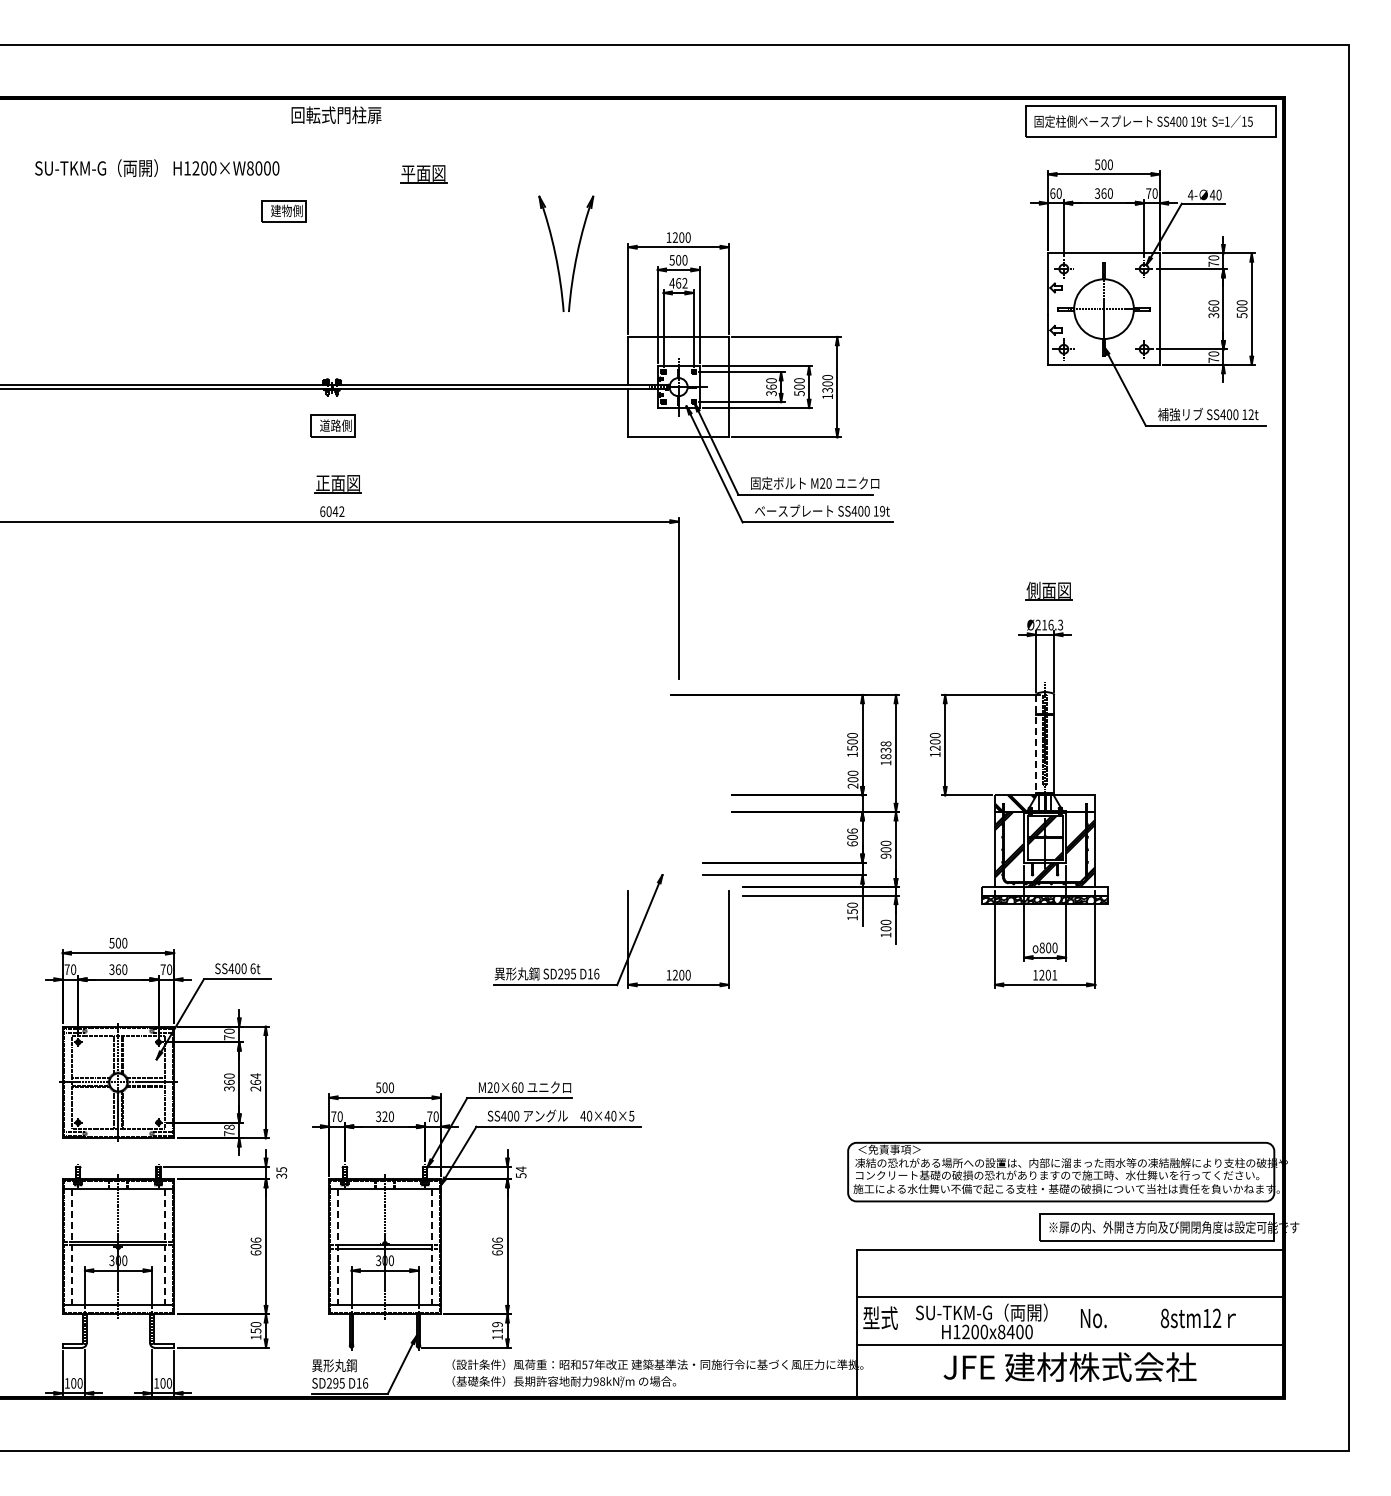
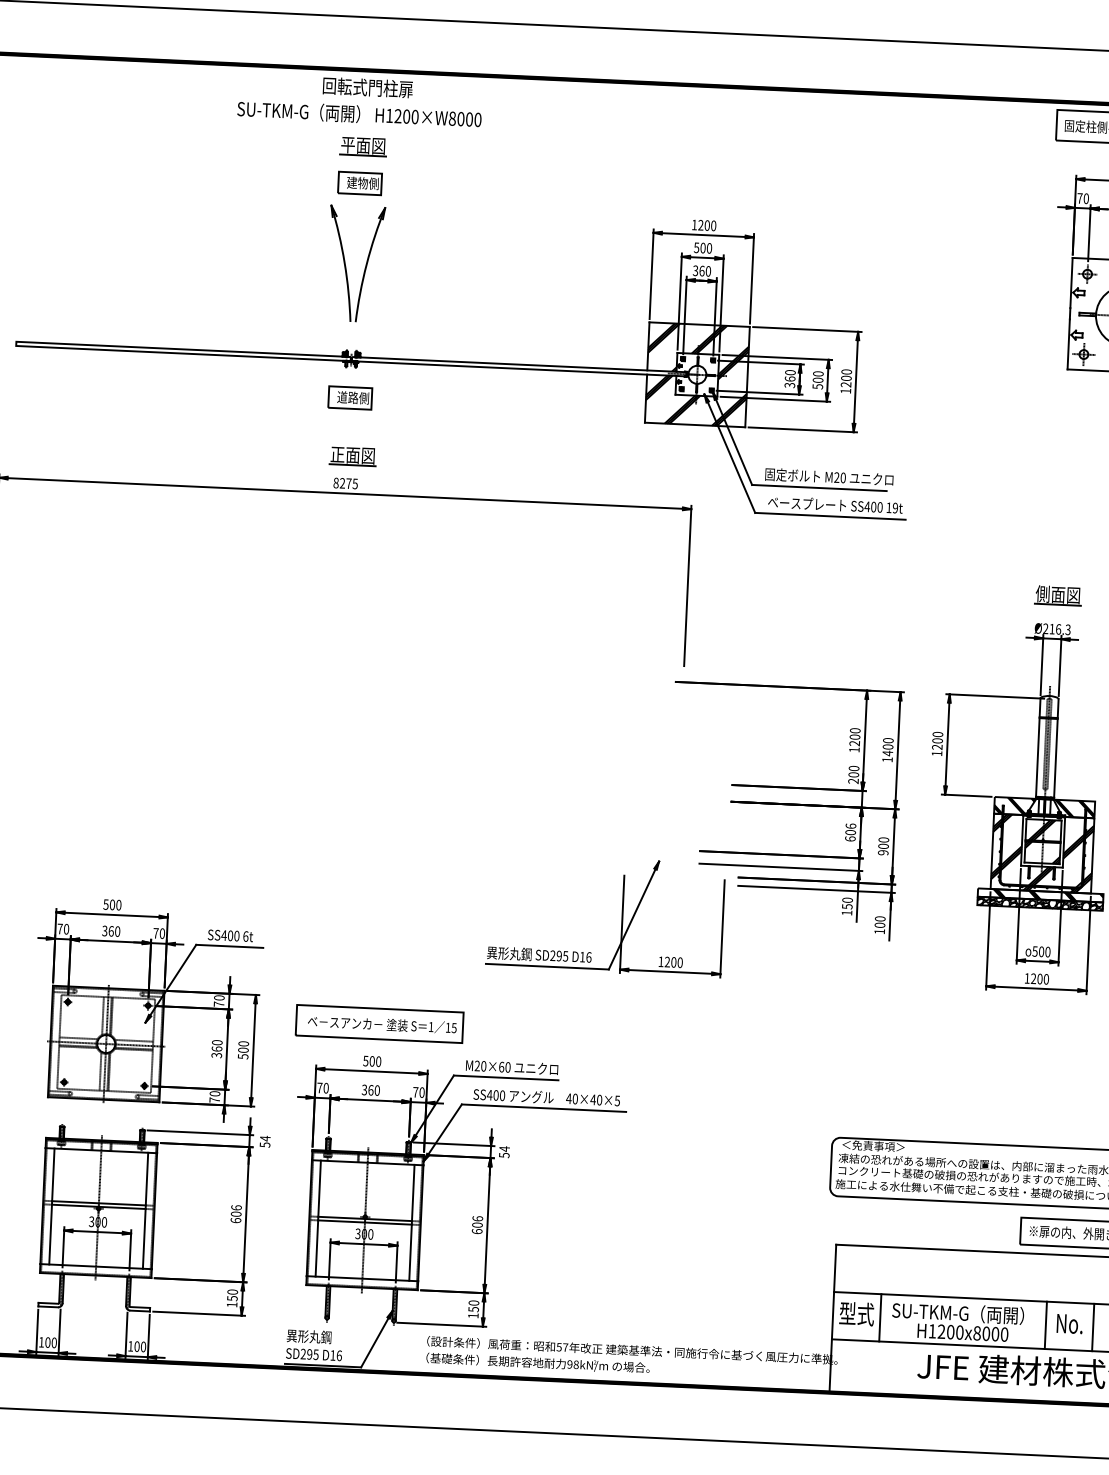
text: (157, 167) -> (359, 113), moved
part: (423, 174) -> (363, 146), moved
text: (1052, 193) -> (1079, 198), 60 -> 70
part: (283, 211) -> (359, 183), moved
part: (575, 256) -> (364, 266), moved
text: (678, 283) -> (701, 271), 462 -> 360
hatch: (678, 386) -> (697, 374), added
text: (828, 389) -> (846, 383), 1300 -> 1200
text: (332, 511) -> (345, 483), 6042 -> 8275
line: (1036, 744) -> (1038, 748), dashed -> solid
text: (852, 747) -> (854, 742), 1500 -> 1200
text: (885, 750) -> (887, 747), 1838 -> 1400
hatch: (1075, 803) -> (1074, 808), added
hatch: (1052, 891) -> (1047, 895), added
text: (1041, 947) -> (1034, 951), 800 -> 500
text: (1054, 974) -> (1046, 978), 1201 -> 1200
part: (390, 1049) -> (379, 1023), added
text: (255, 1082) -> (243, 1050), 264 -> 500
text: (384, 1116) -> (370, 1090), 320 -> 360
text: (229, 1126) -> (215, 1093), 78 -> 70
text: (281, 1172) -> (265, 1141), 35 -> 54
line: (71, 1247) -> (51, 1206), dashed -> solid
line: (165, 1247) -> (145, 1211), dashed -> solid
line: (338, 1247) -> (318, 1218), dashed -> solid
line: (431, 1247) -> (411, 1223), dashed -> solid
line: (904, 1320) -> (880, 1317), added
line: (1069, 1320) -> (1045, 1324), added
line: (1117, 1320) -> (1093, 1327), added
text: (497, 1327) -> (473, 1305), 119 -> 150
text: (1010, 1331) -> (986, 1333), H1200x8400 -> H1200x8000

